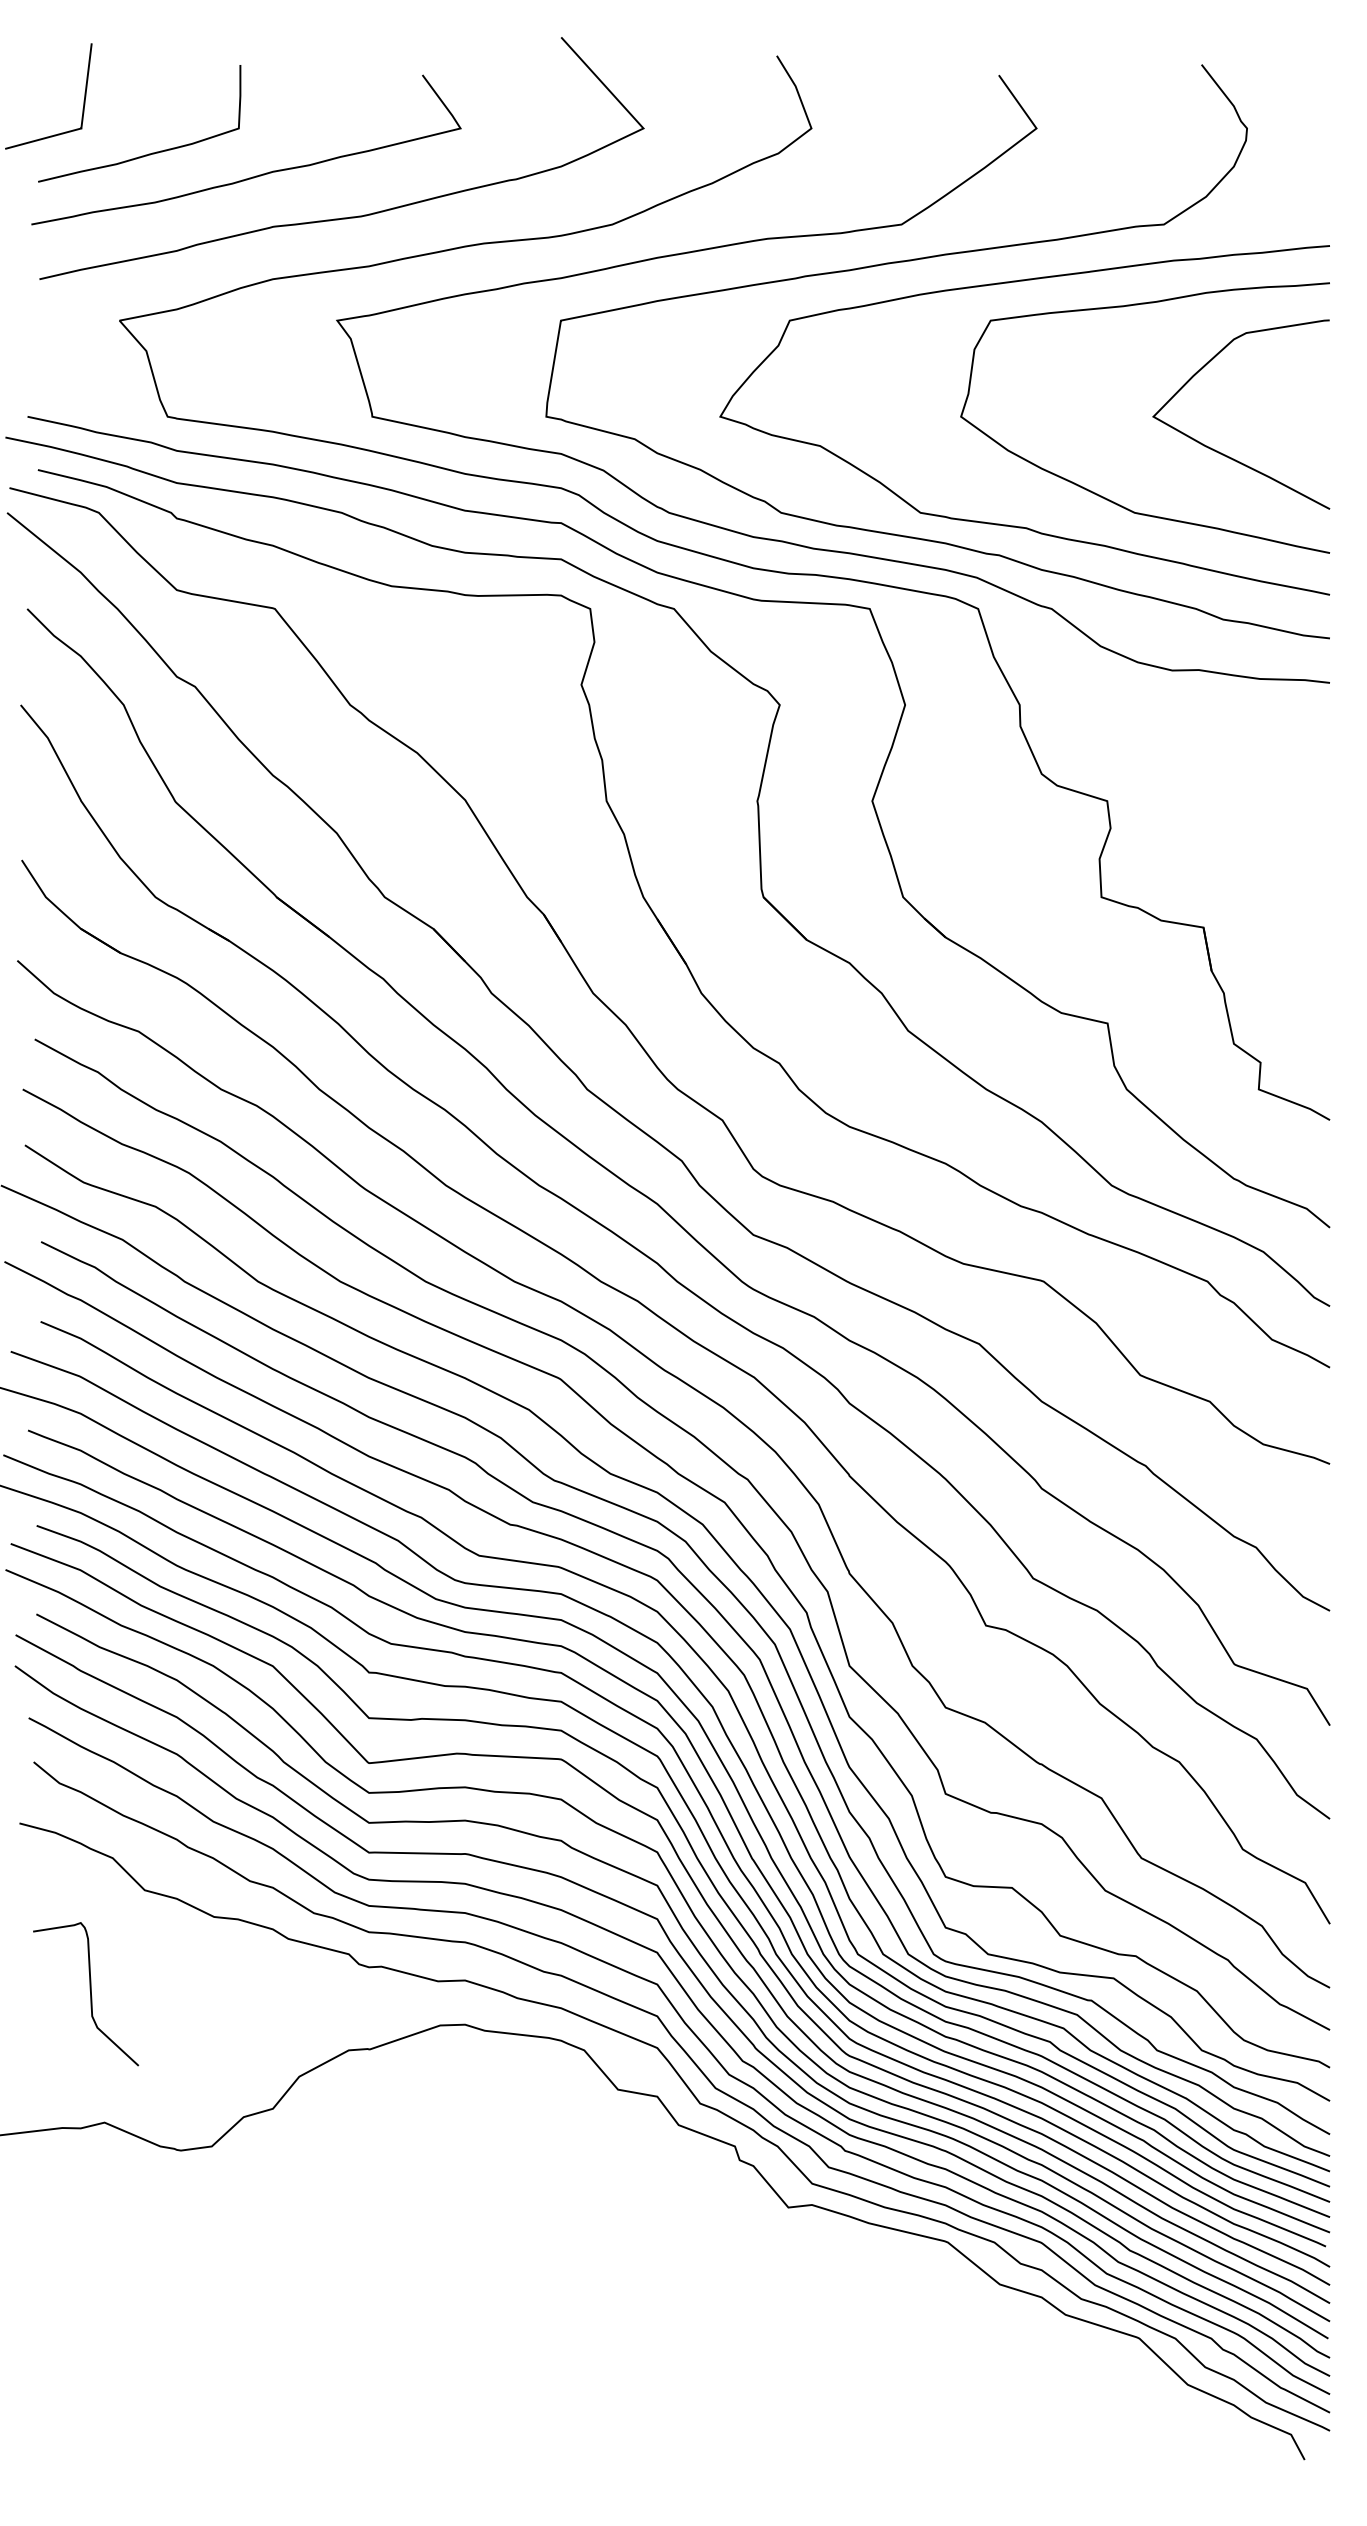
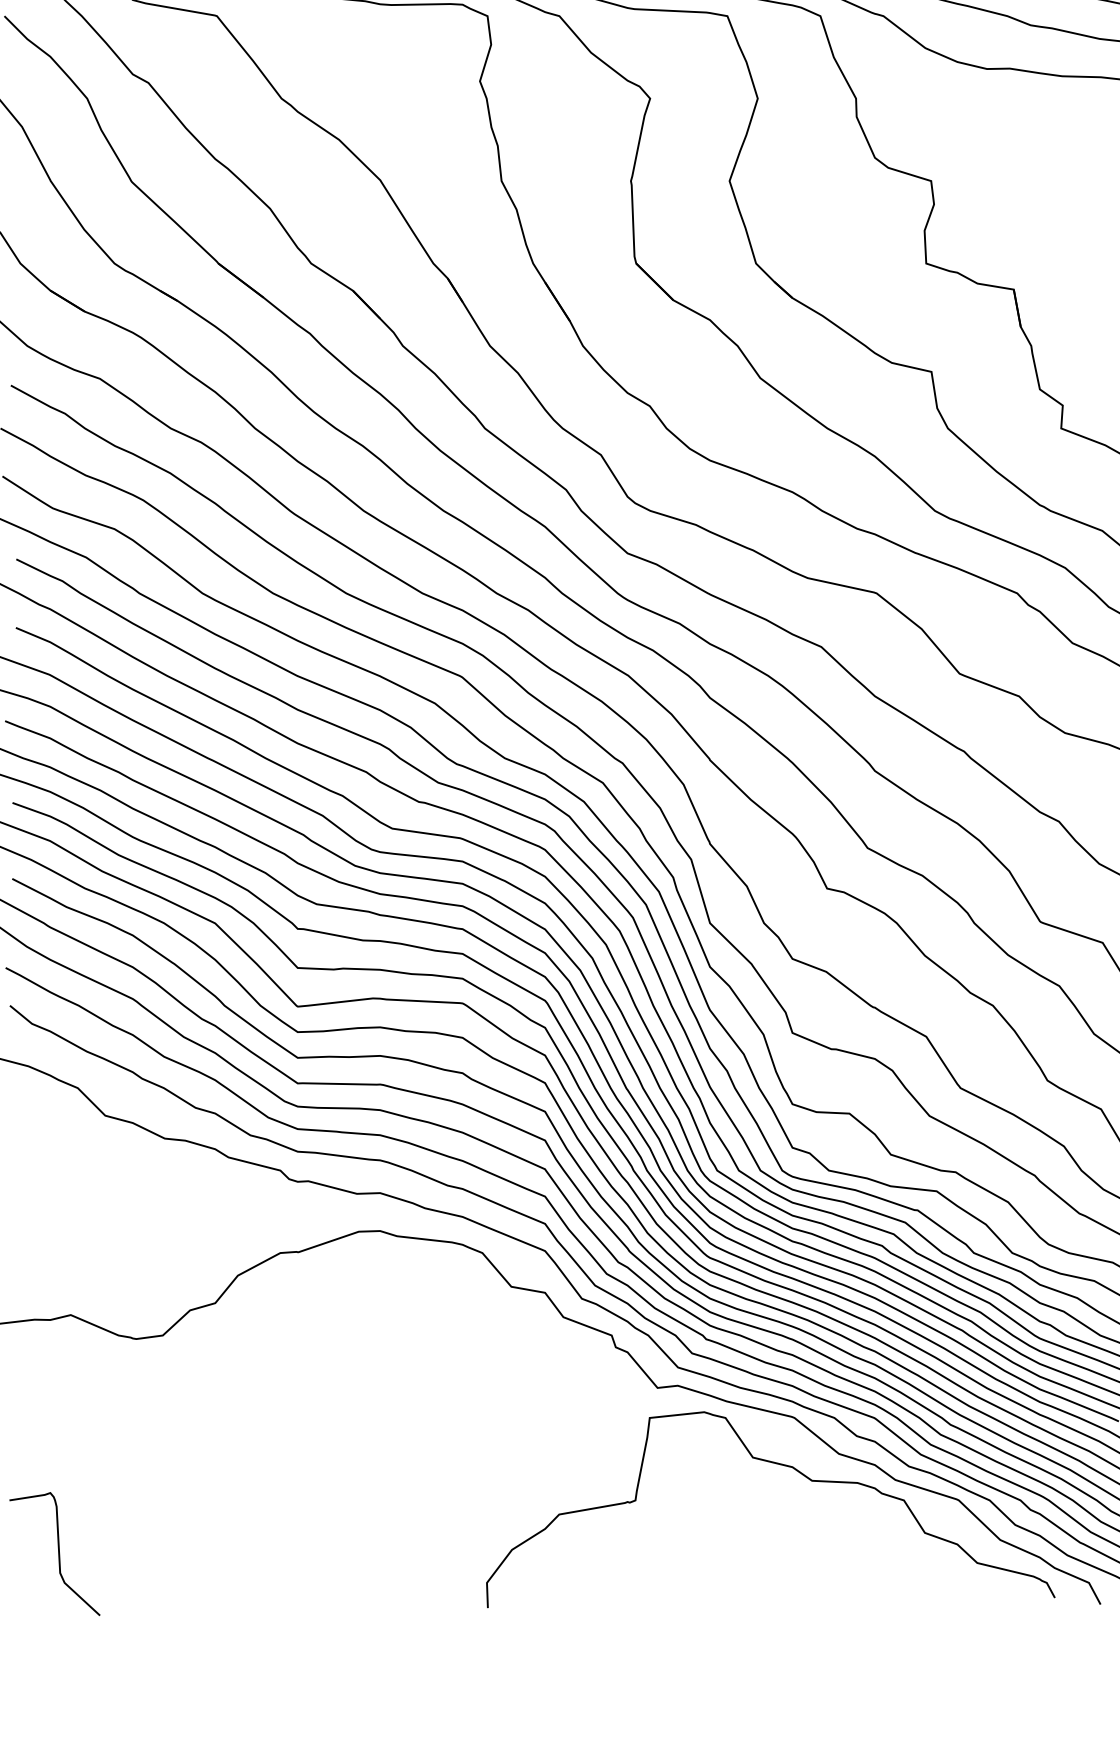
curve: (90, 1994) -> (58, 1554), moved
curve: (934, 2298) -> (782, 1465), added

